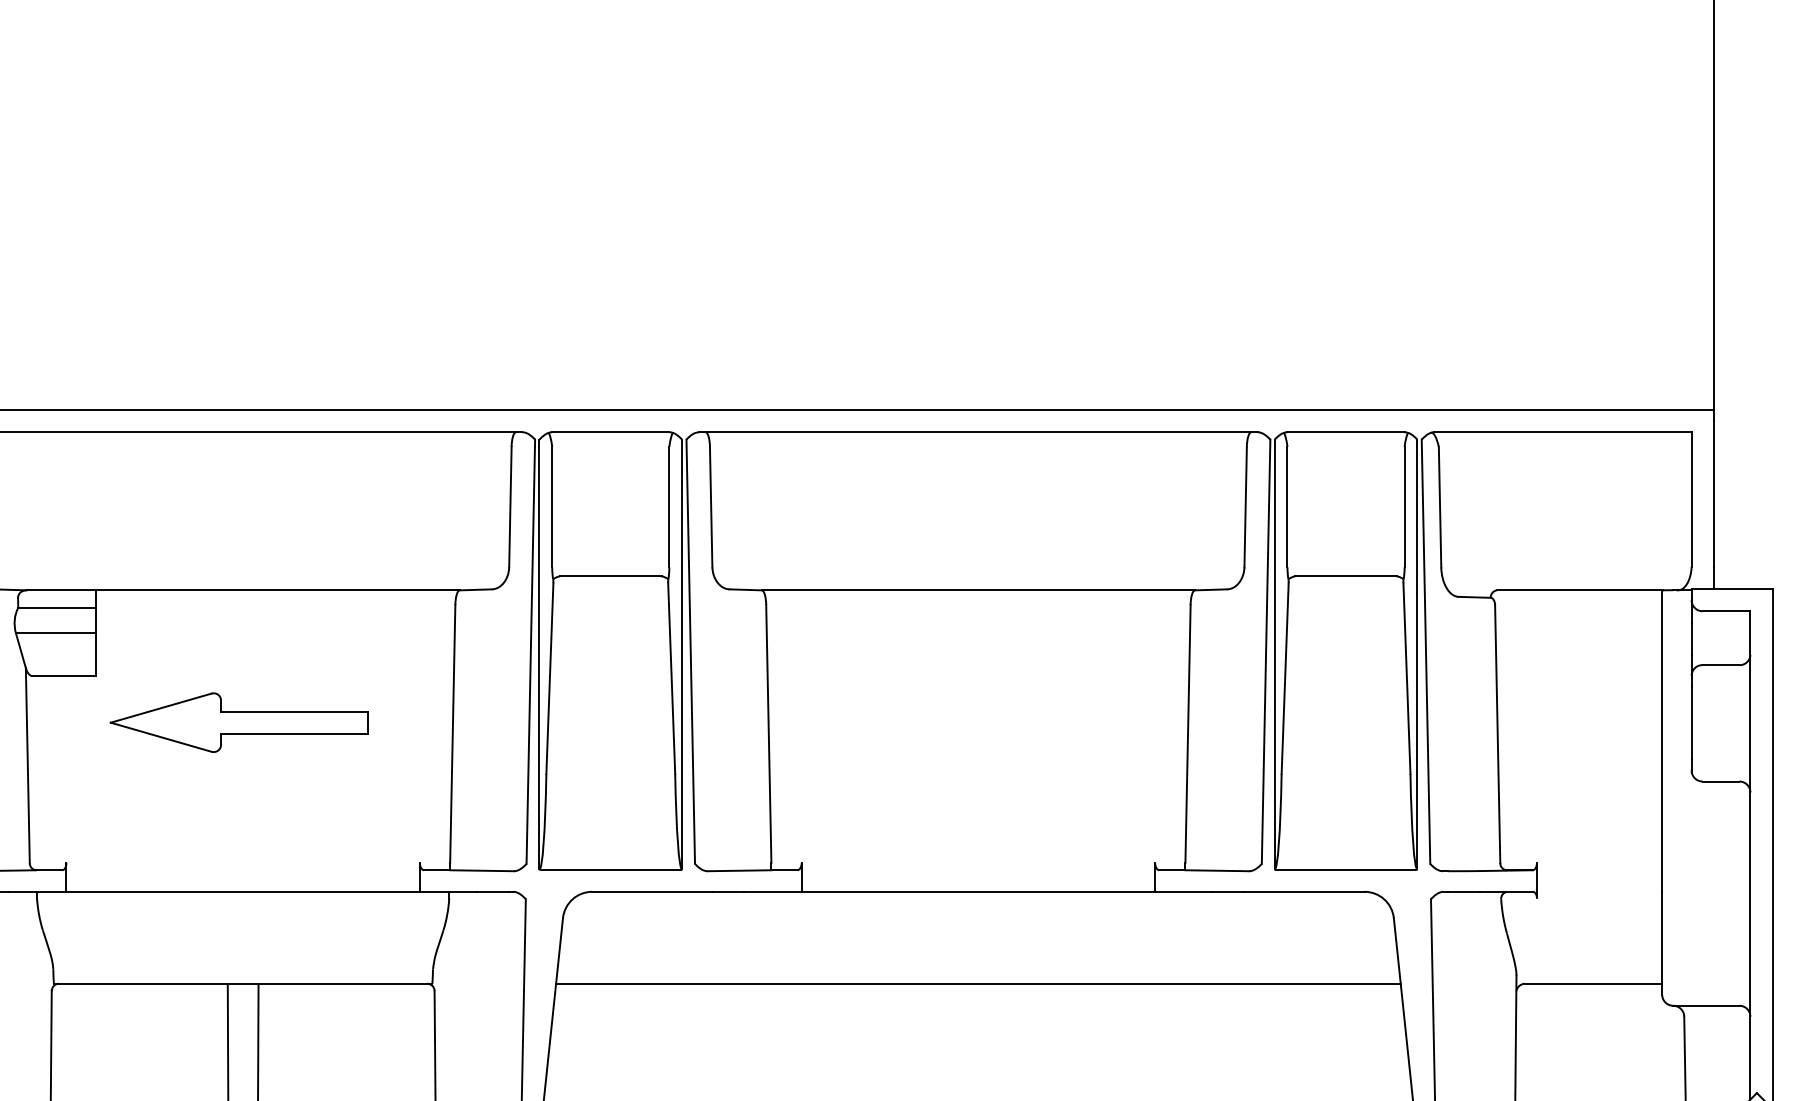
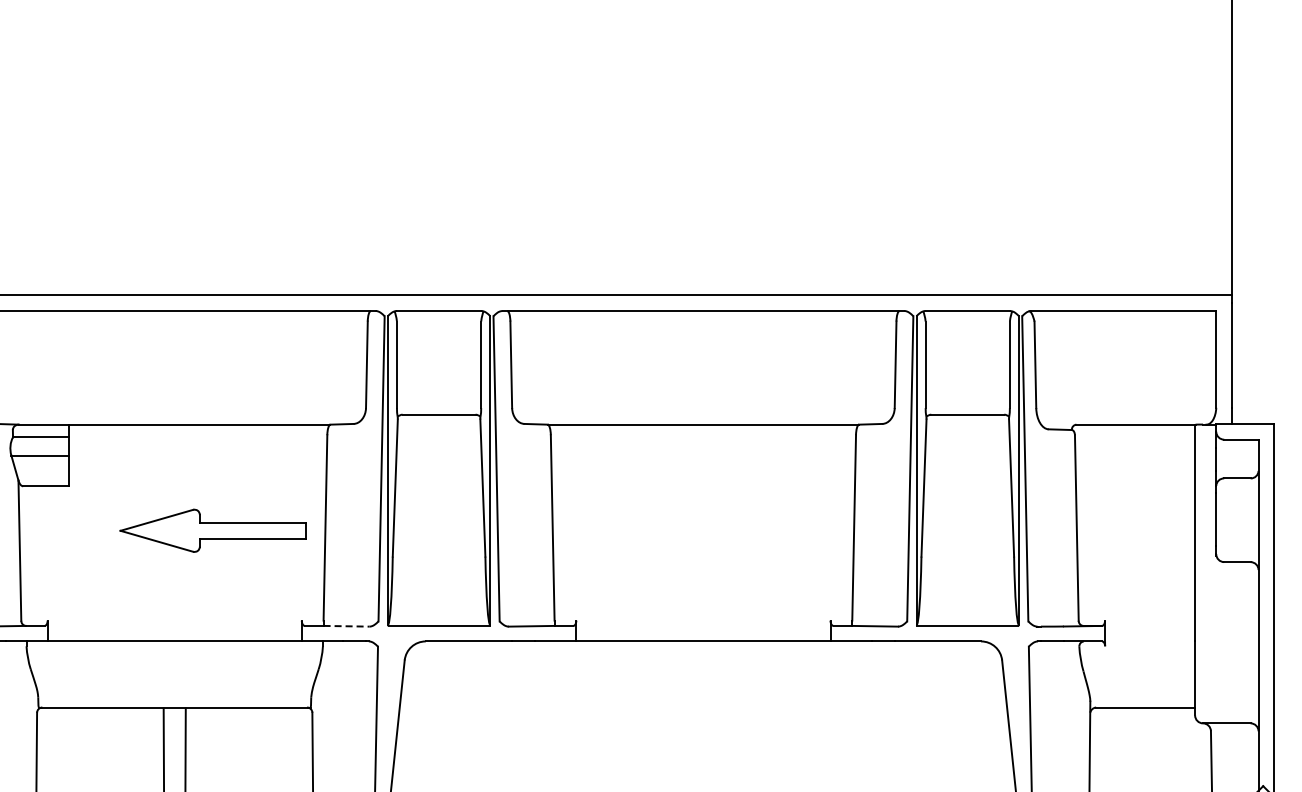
part: (238, 722) -> (212, 530), moved
line: (482, 871) -> (346, 626), solid -> dashed
line: (978, 983) -> (703, 707), removed

